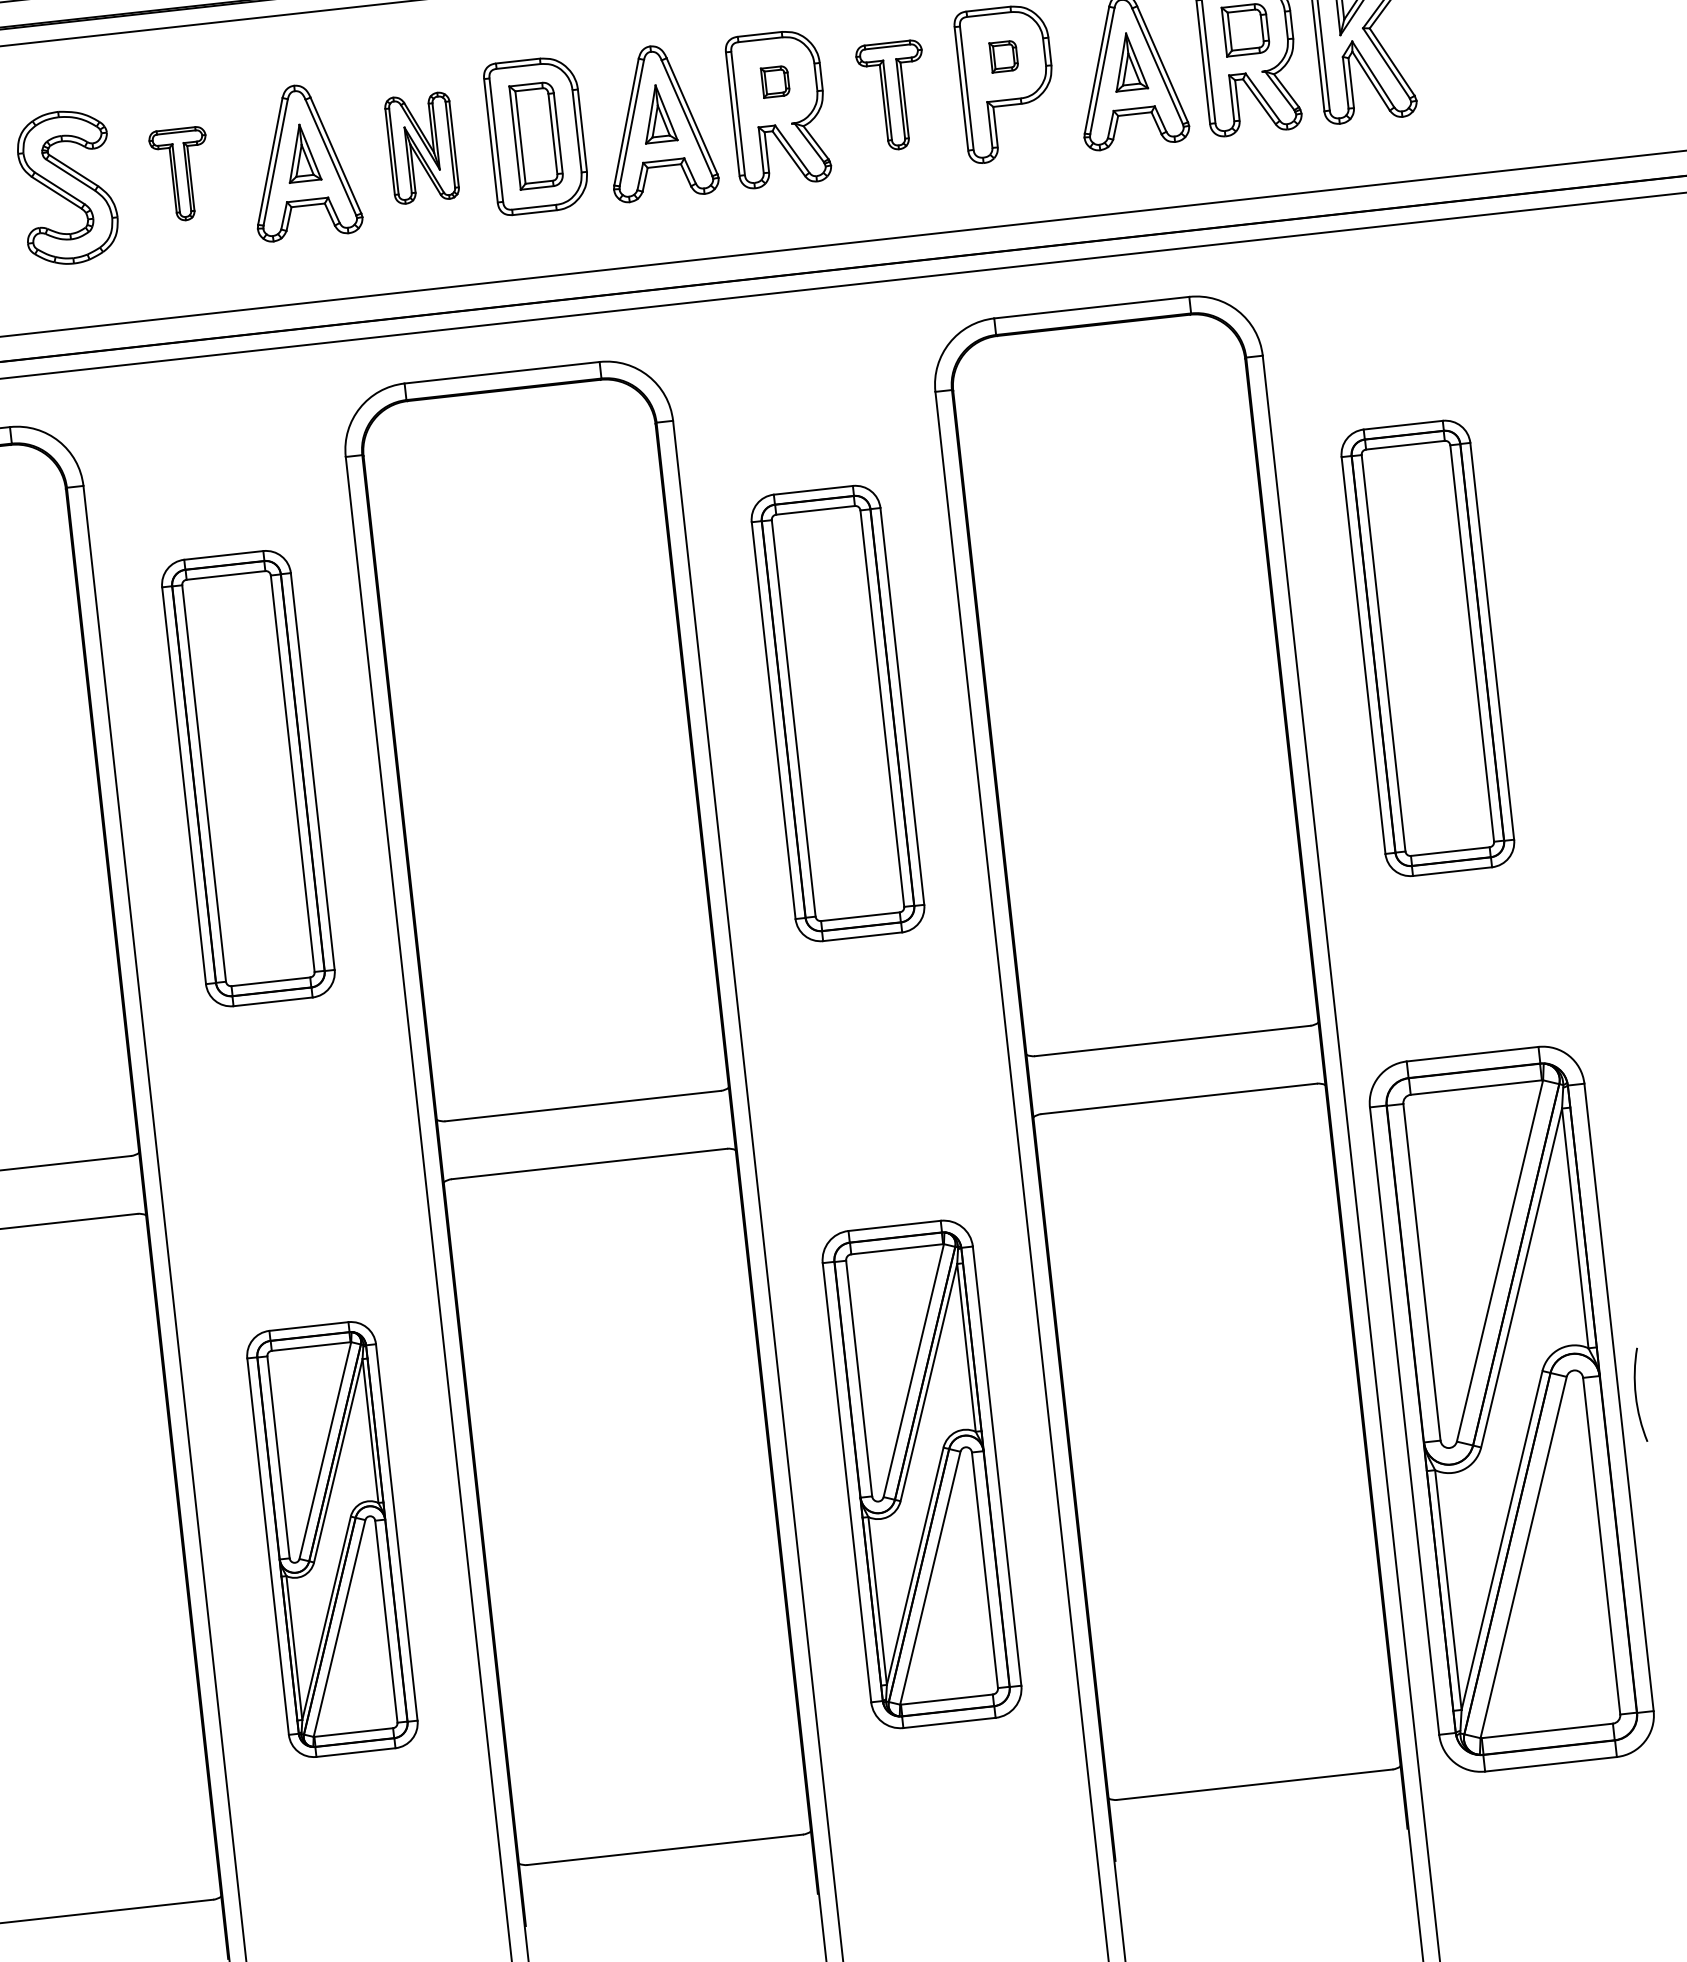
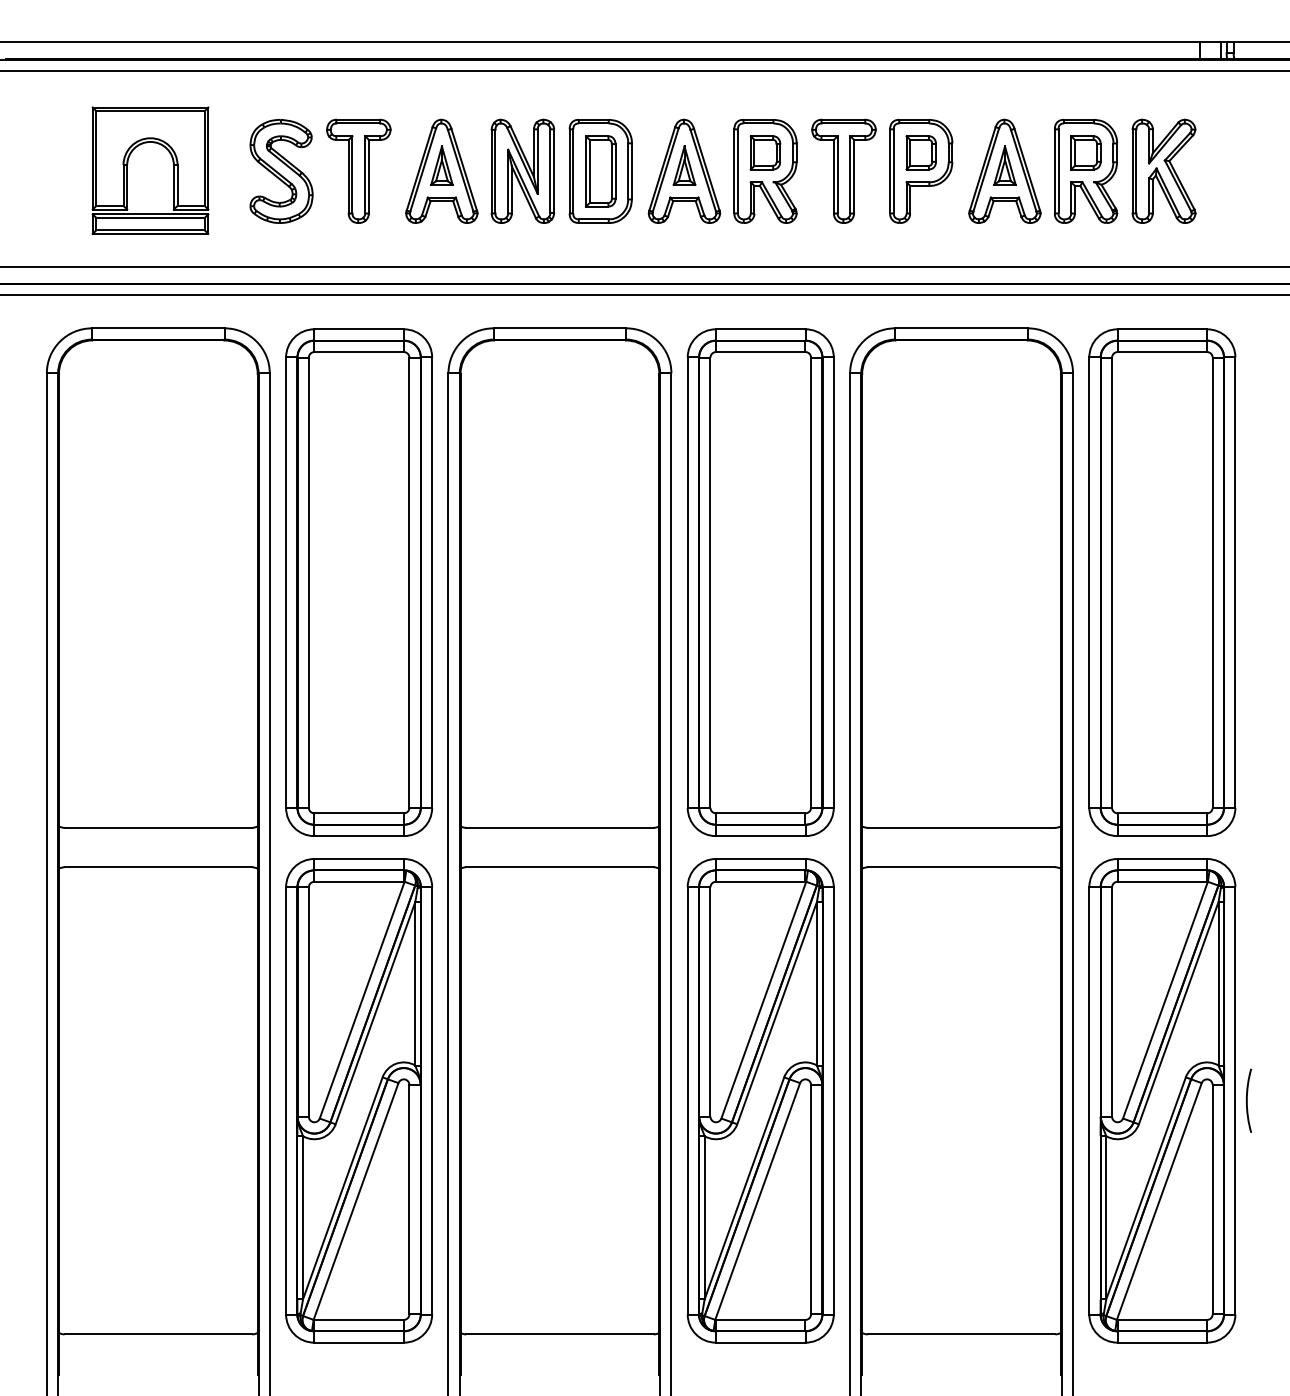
part: (1002, 56) -> (920, 152), size x1.67
part: (775, 81) -> (765, 152), size x1.67
part: (892, 95) -> (843, 170), size x1.43
part: (421, 147) -> (522, 170), size x1.43
part: (180, 173) -> (358, 170), size x1.67
part: (1427, 648) -> (1162, 582), size x1.67
part: (837, 713) -> (760, 582), size x1.67
part: (247, 778) -> (358, 582), size x1.67
part: (921, 1473) -> (760, 1100), size x1.43
part: (331, 1539) -> (358, 1100), size x1.67

